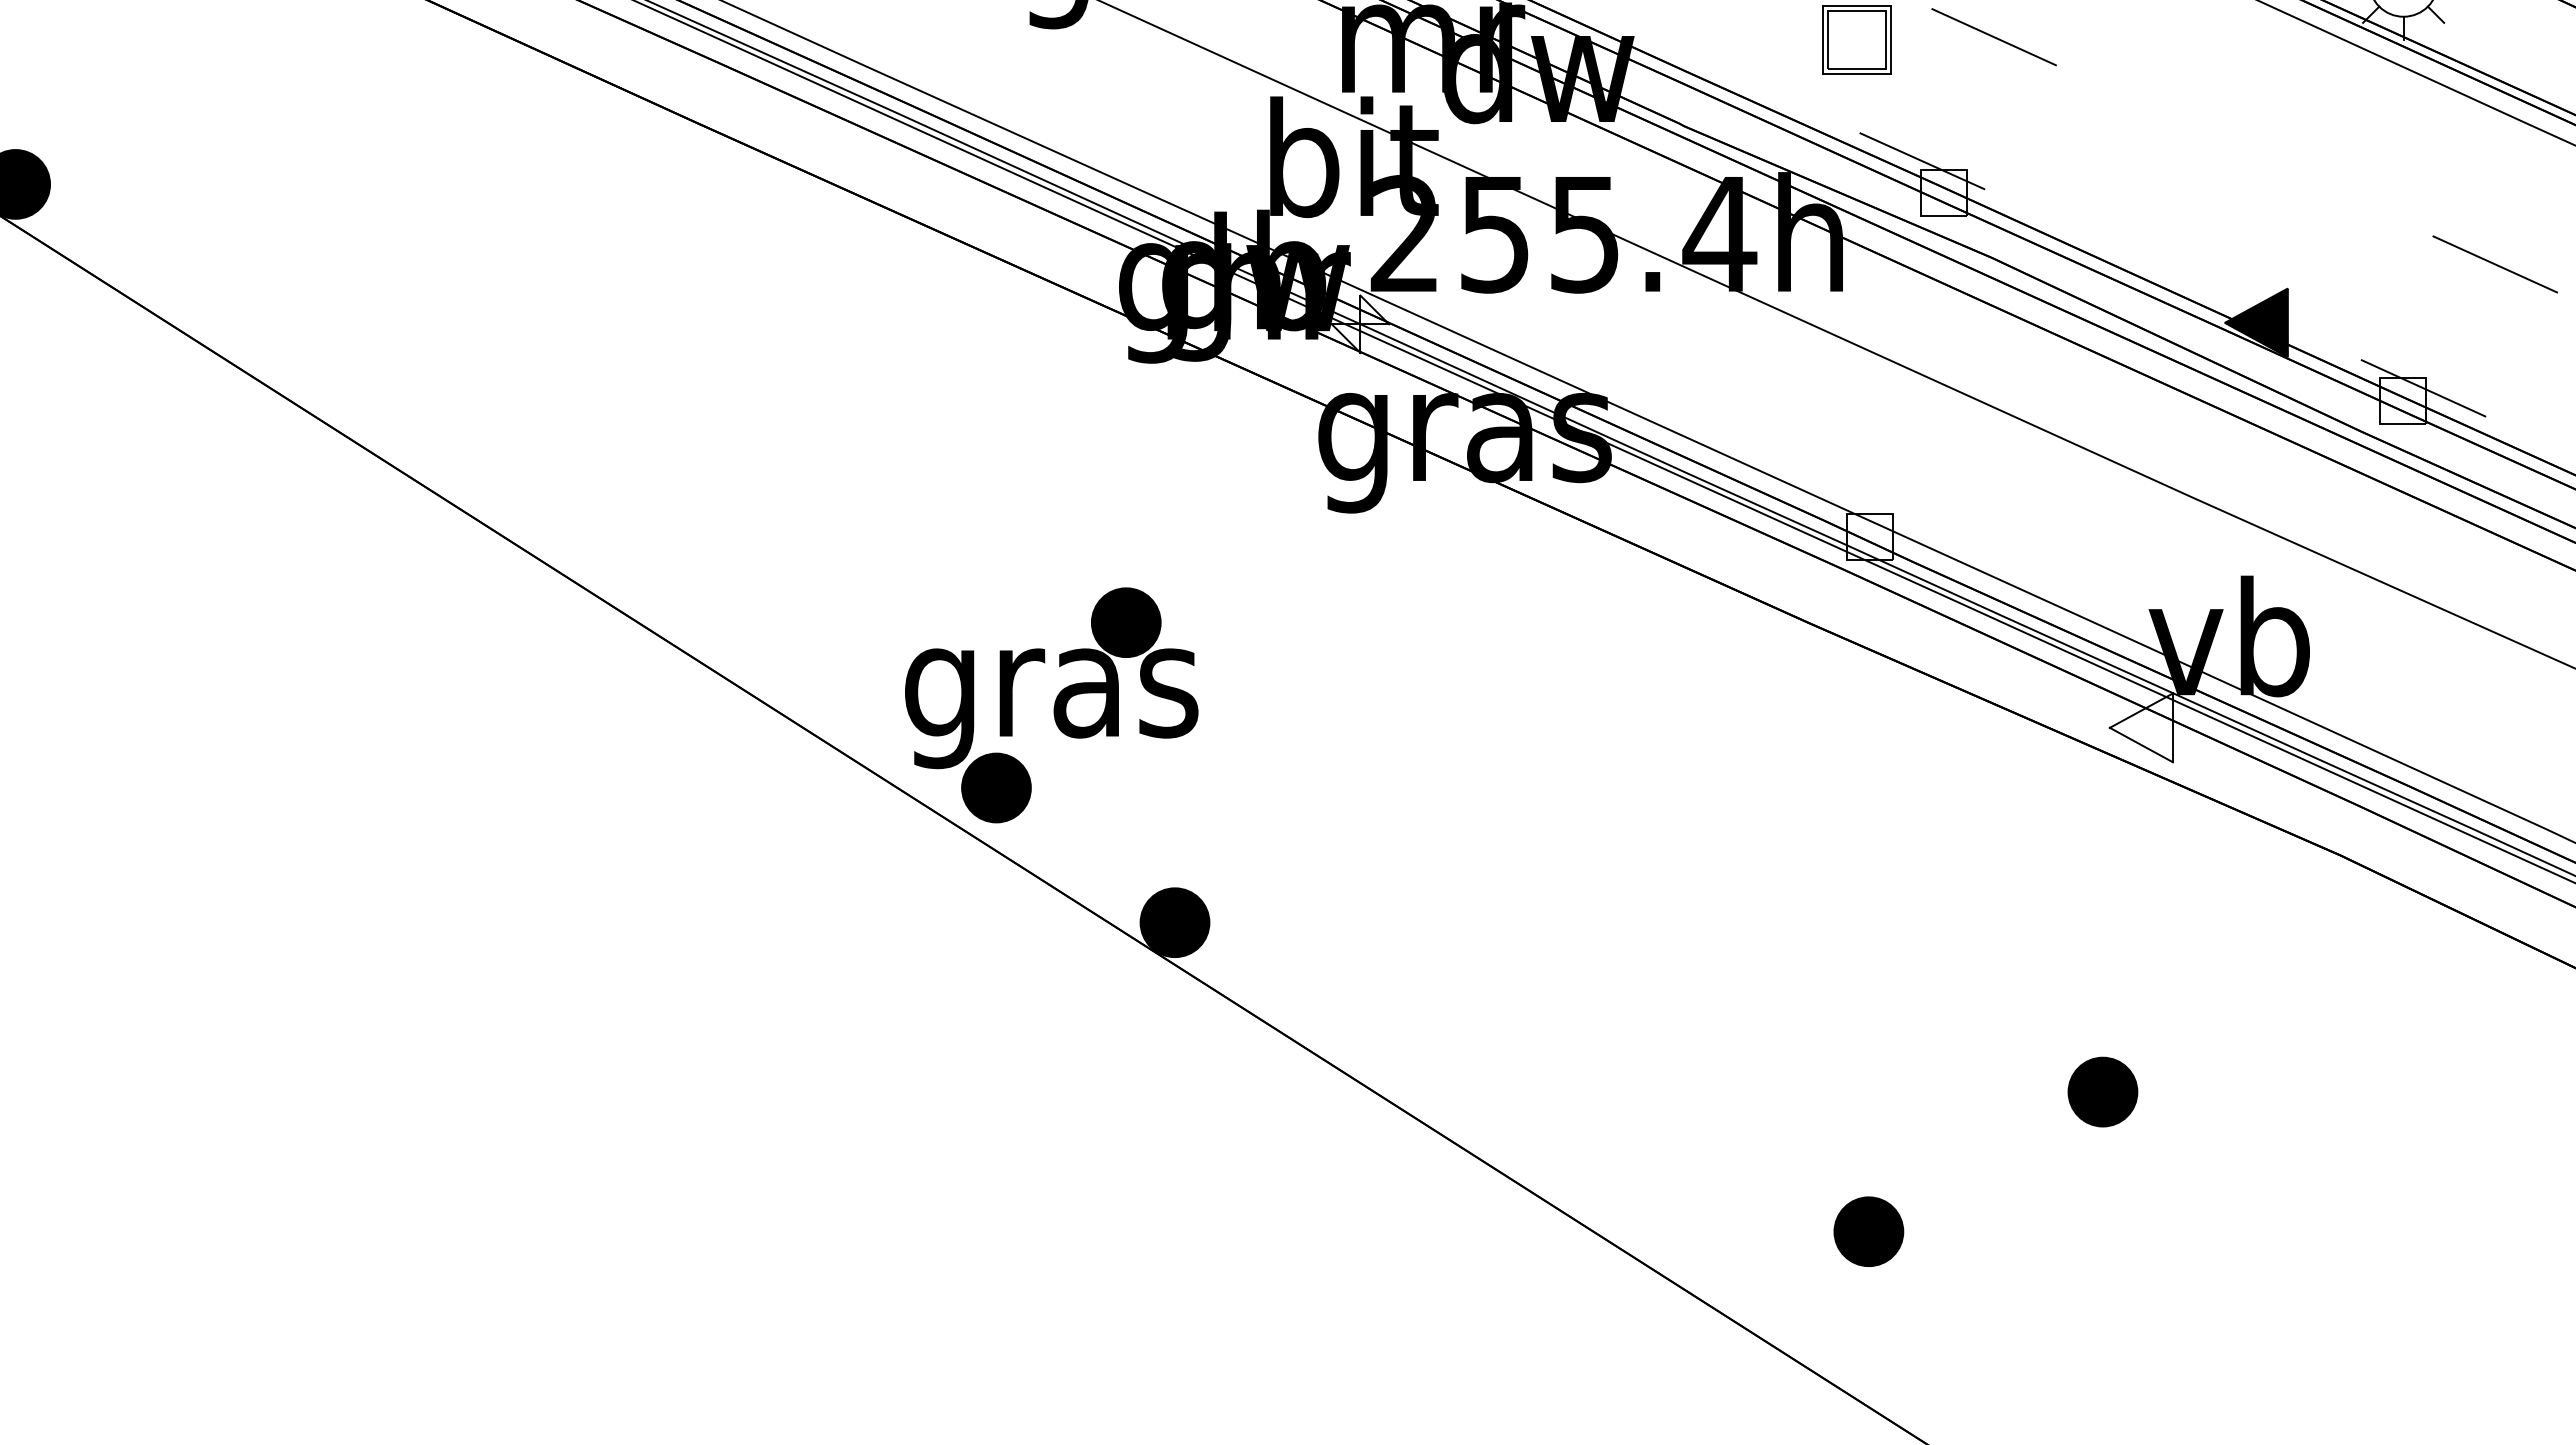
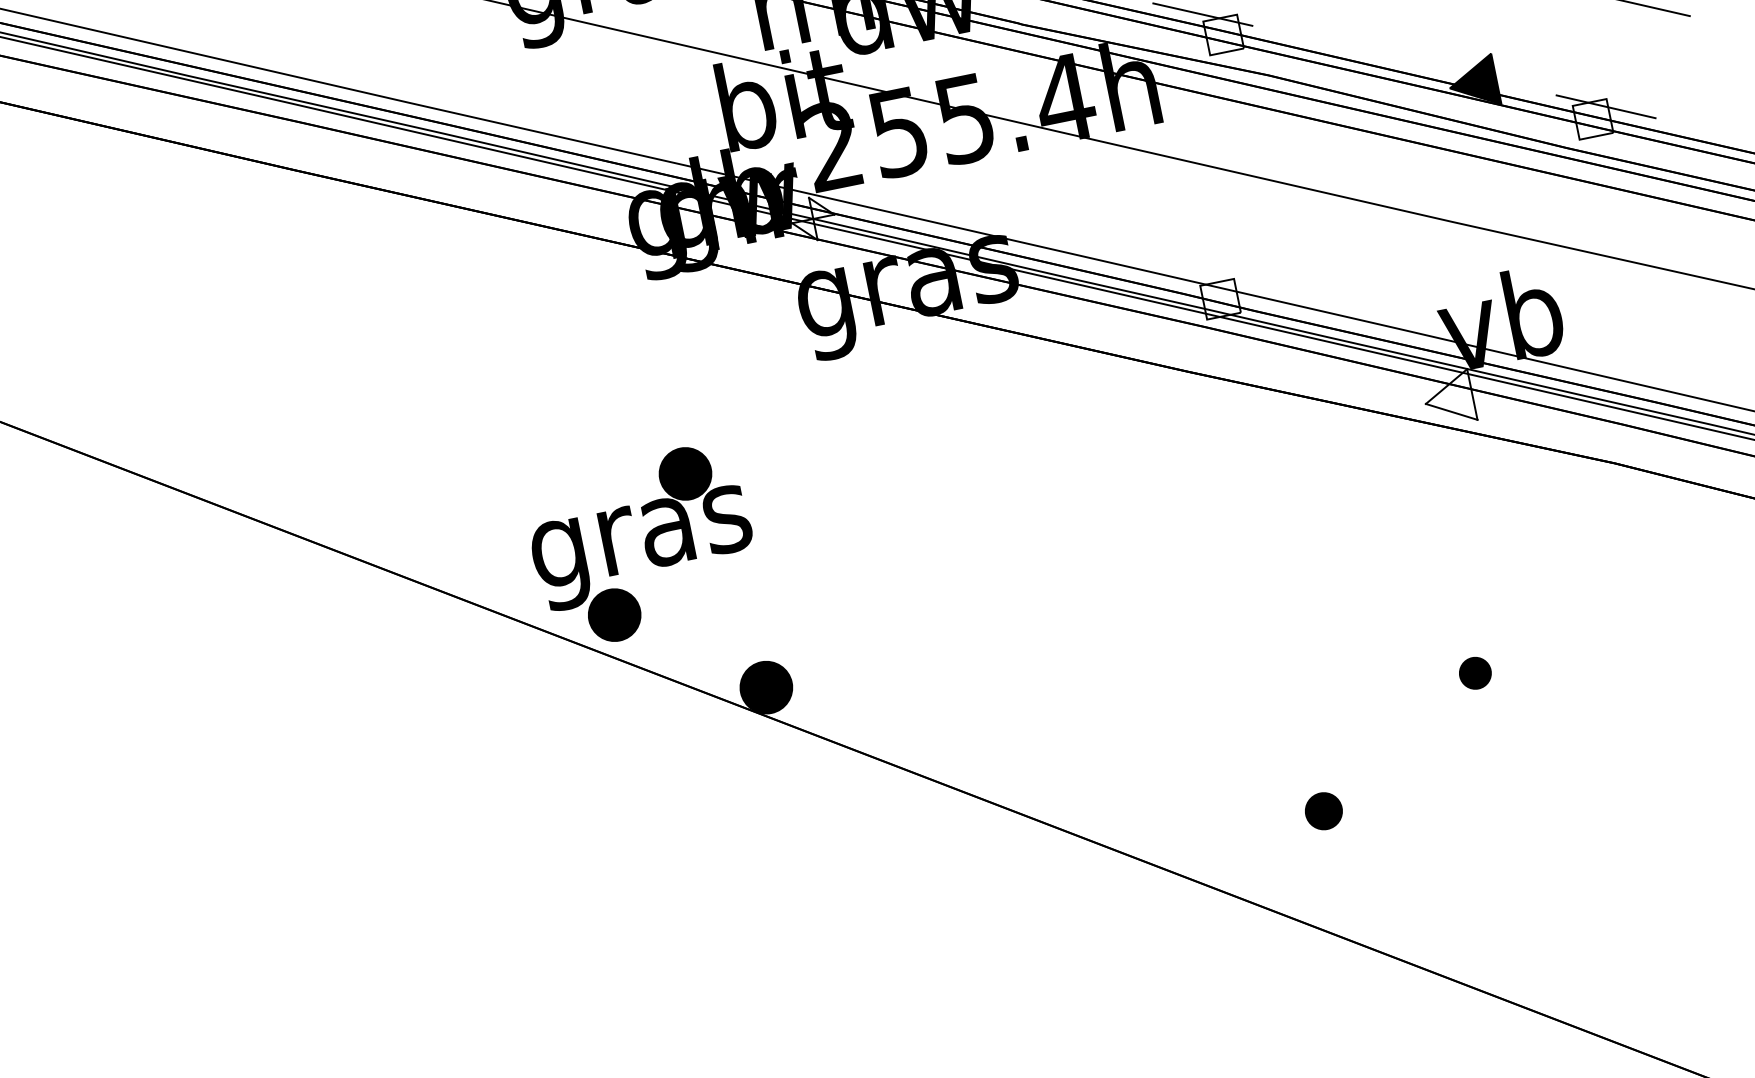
part: (2102, 1091) -> (1474, 672), size x0.6
part: (1868, 1231) -> (1323, 811), size x0.7

